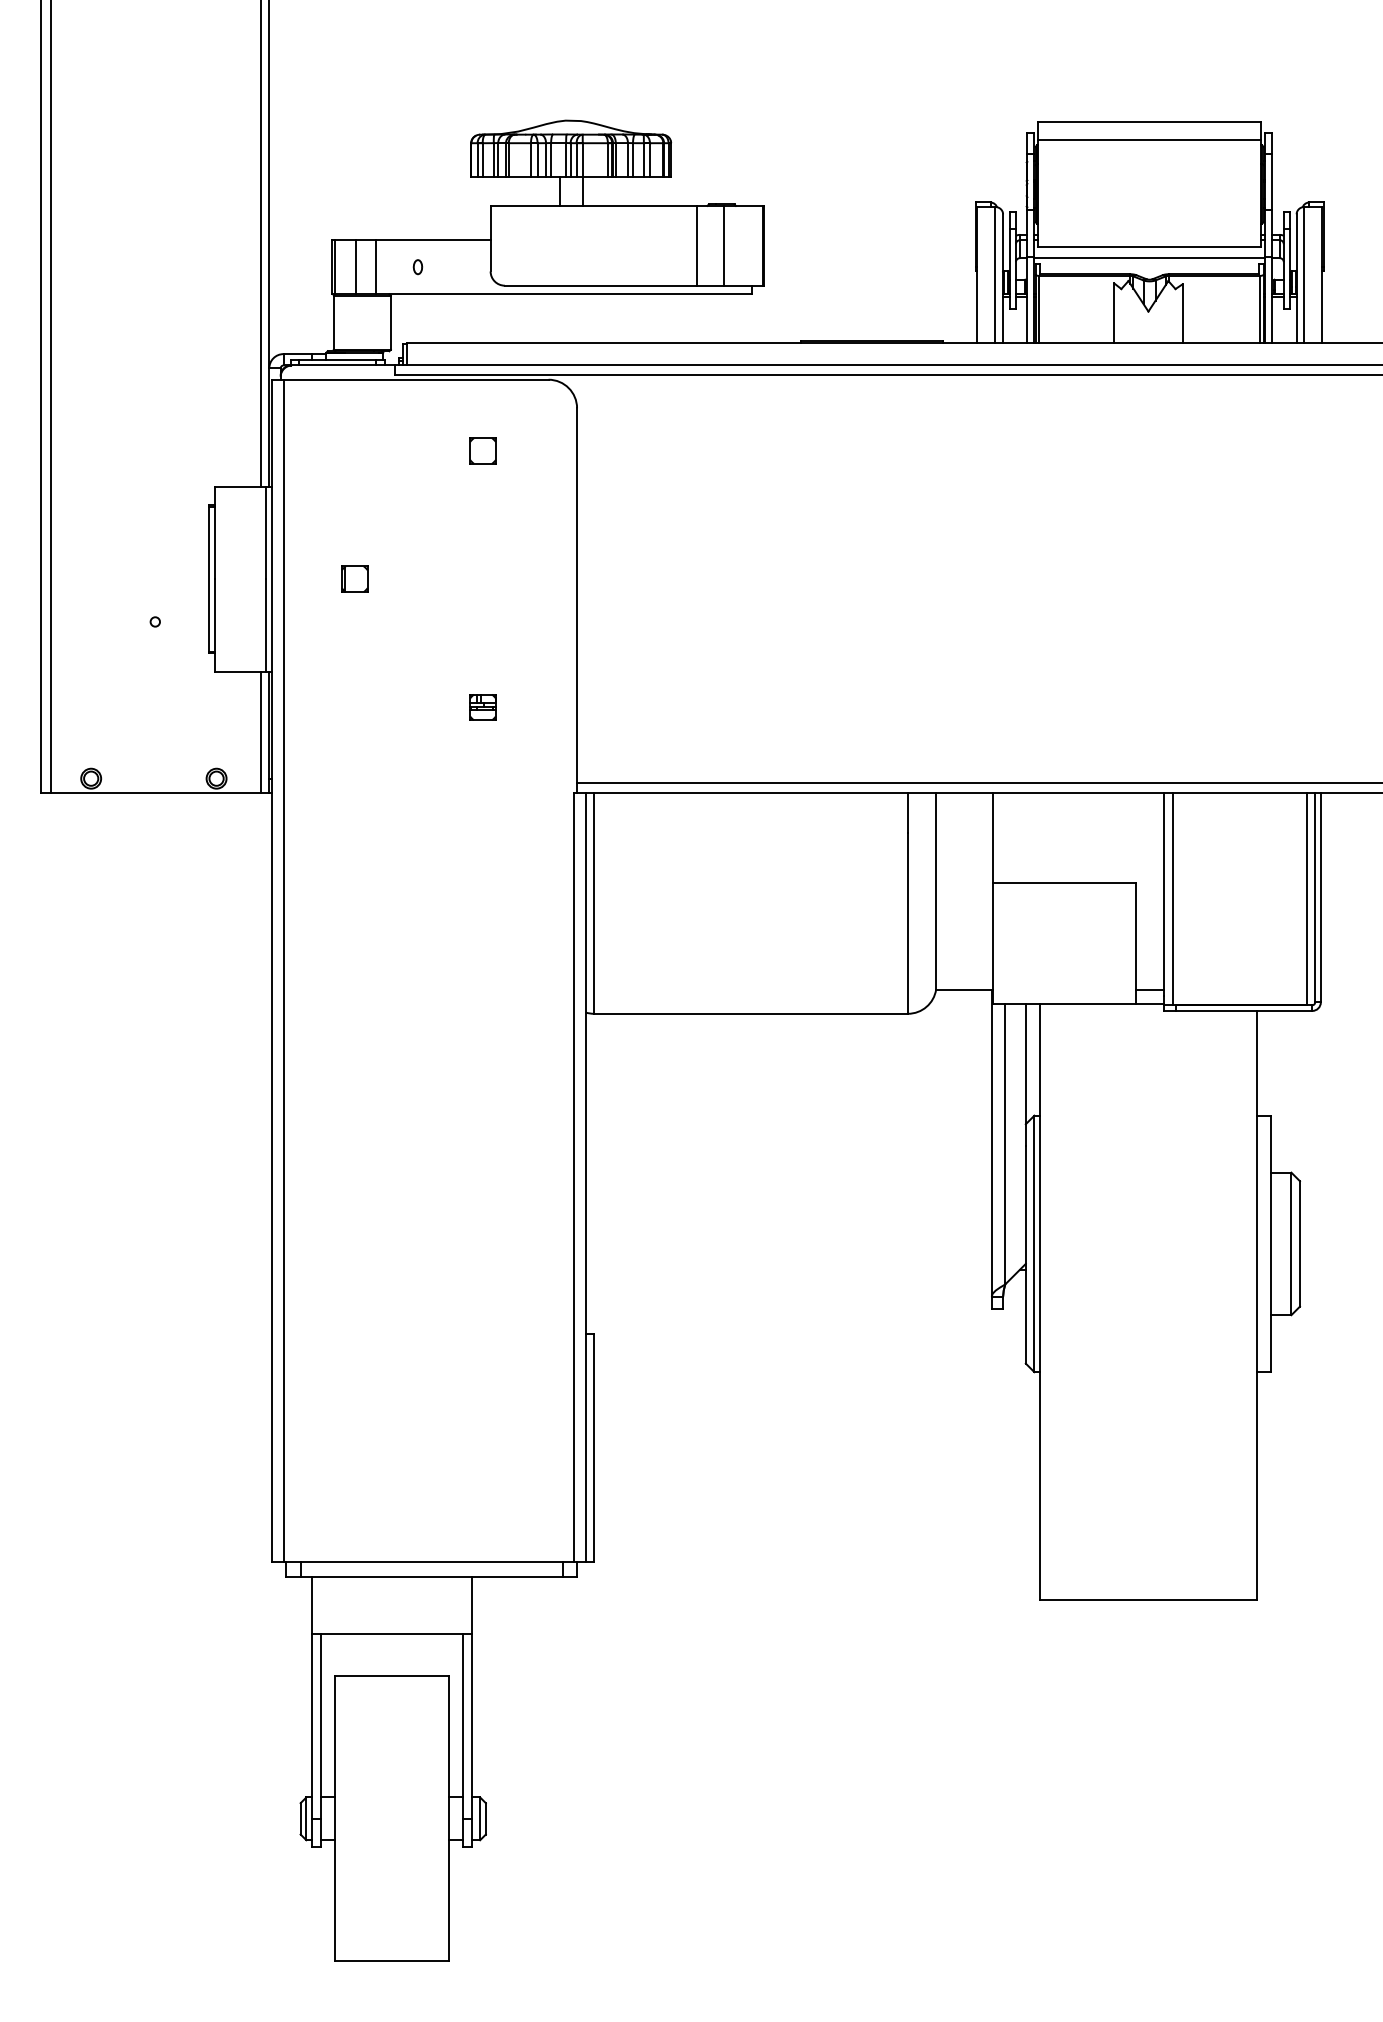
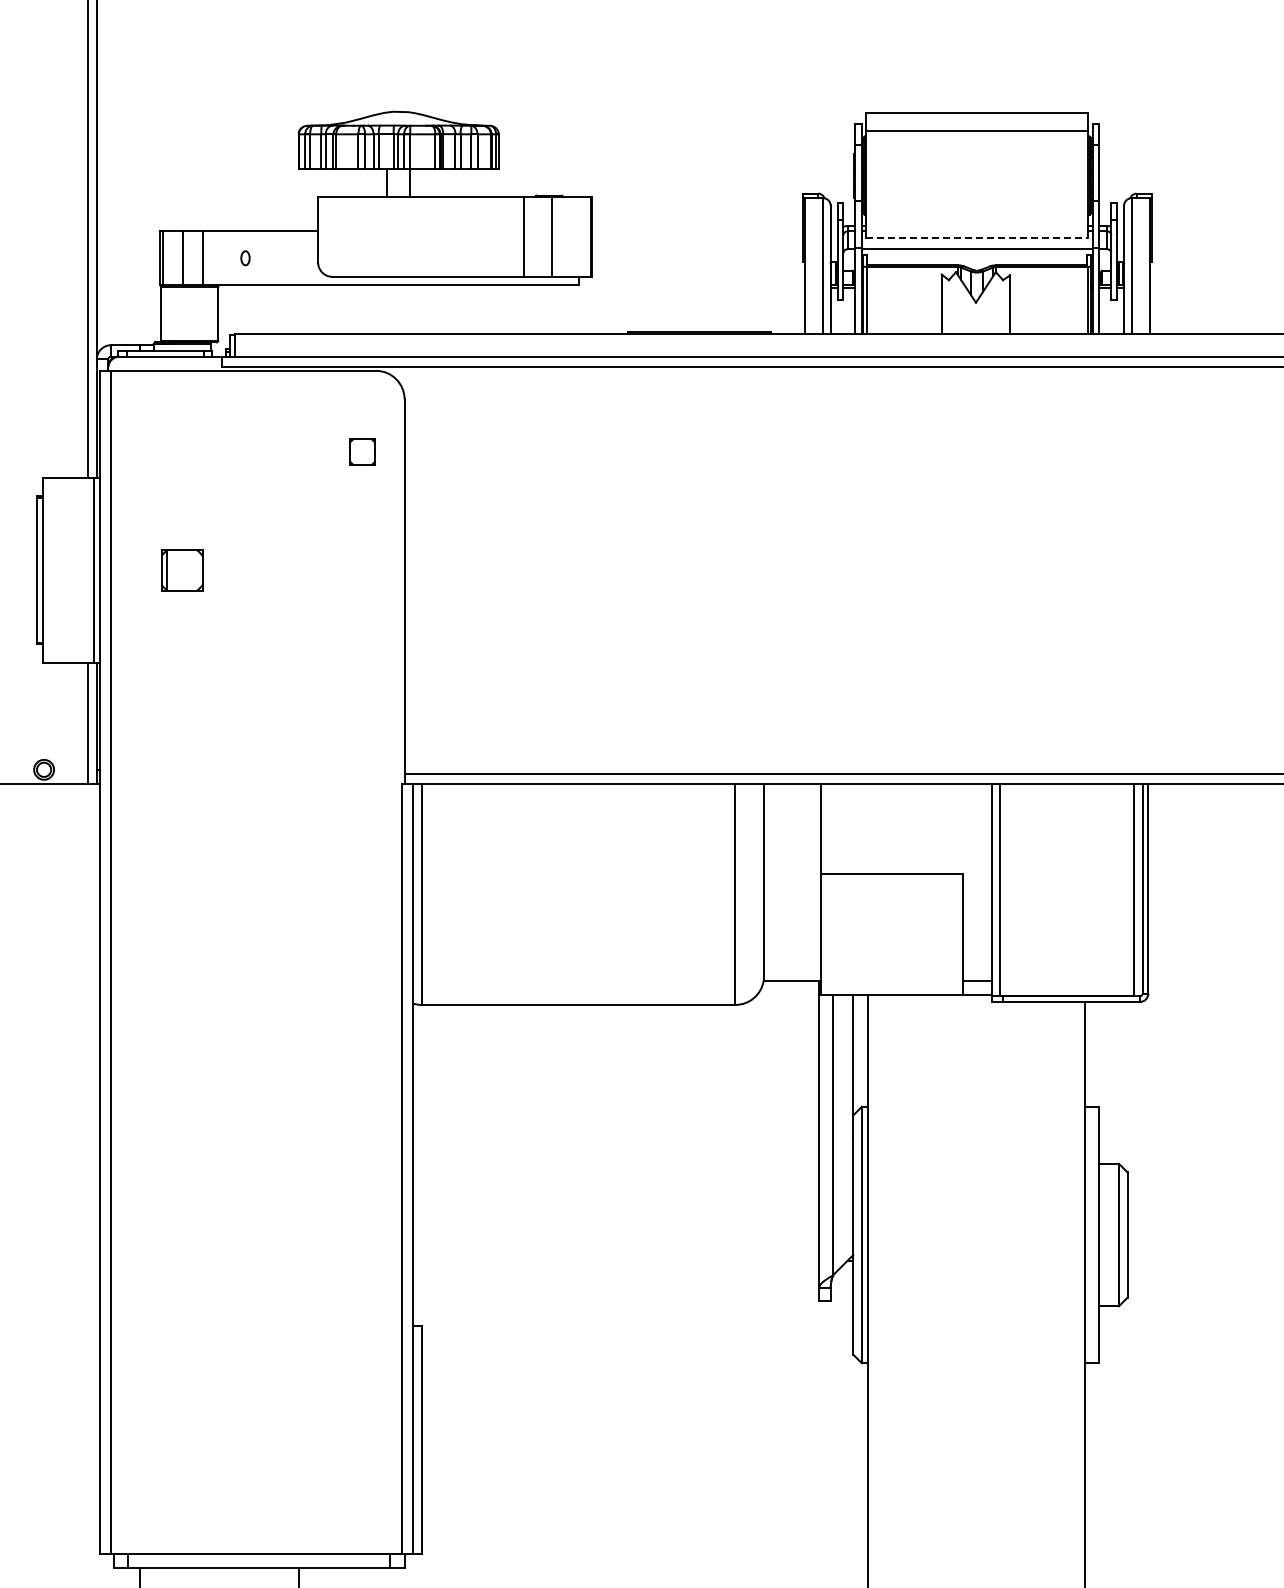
line: (1150, 247) -> (978, 238), solid -> dashed
part: (482, 450) -> (362, 451), moved
part: (354, 578) -> (182, 569), size x1.6
part: (482, 707) -> (310, 698), removed

